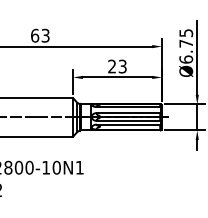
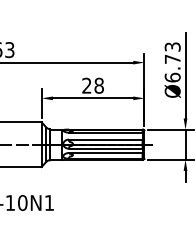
text: (185, 32) -> (171, 46), Ø6.75 -> Ø6.73
text: (122, 66) -> (98, 85), 23 -> 28

